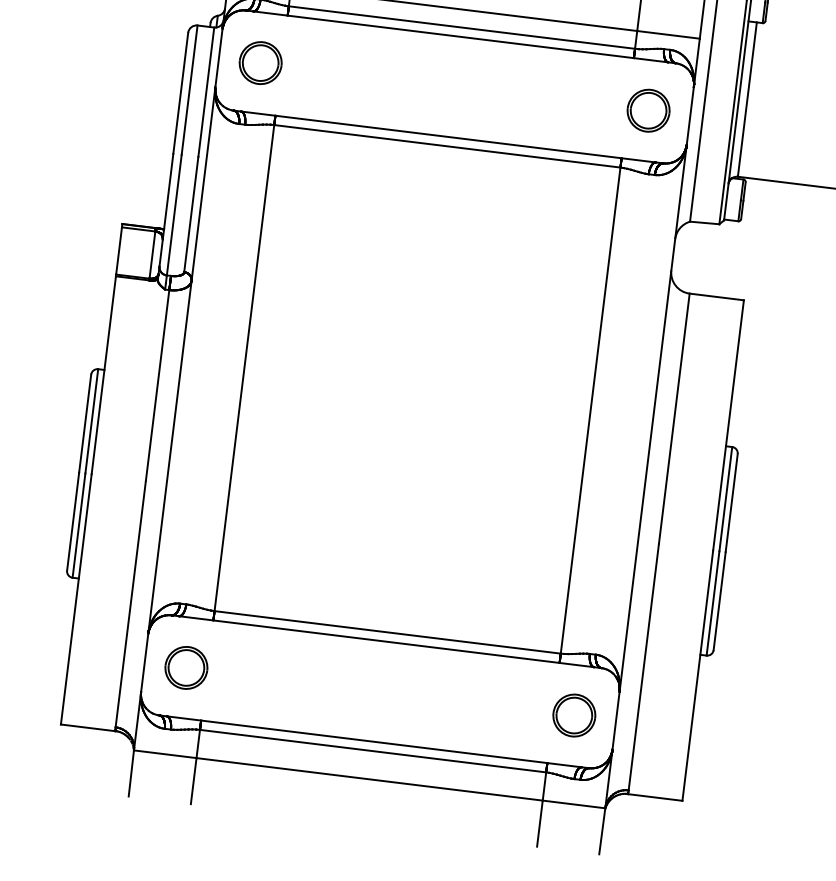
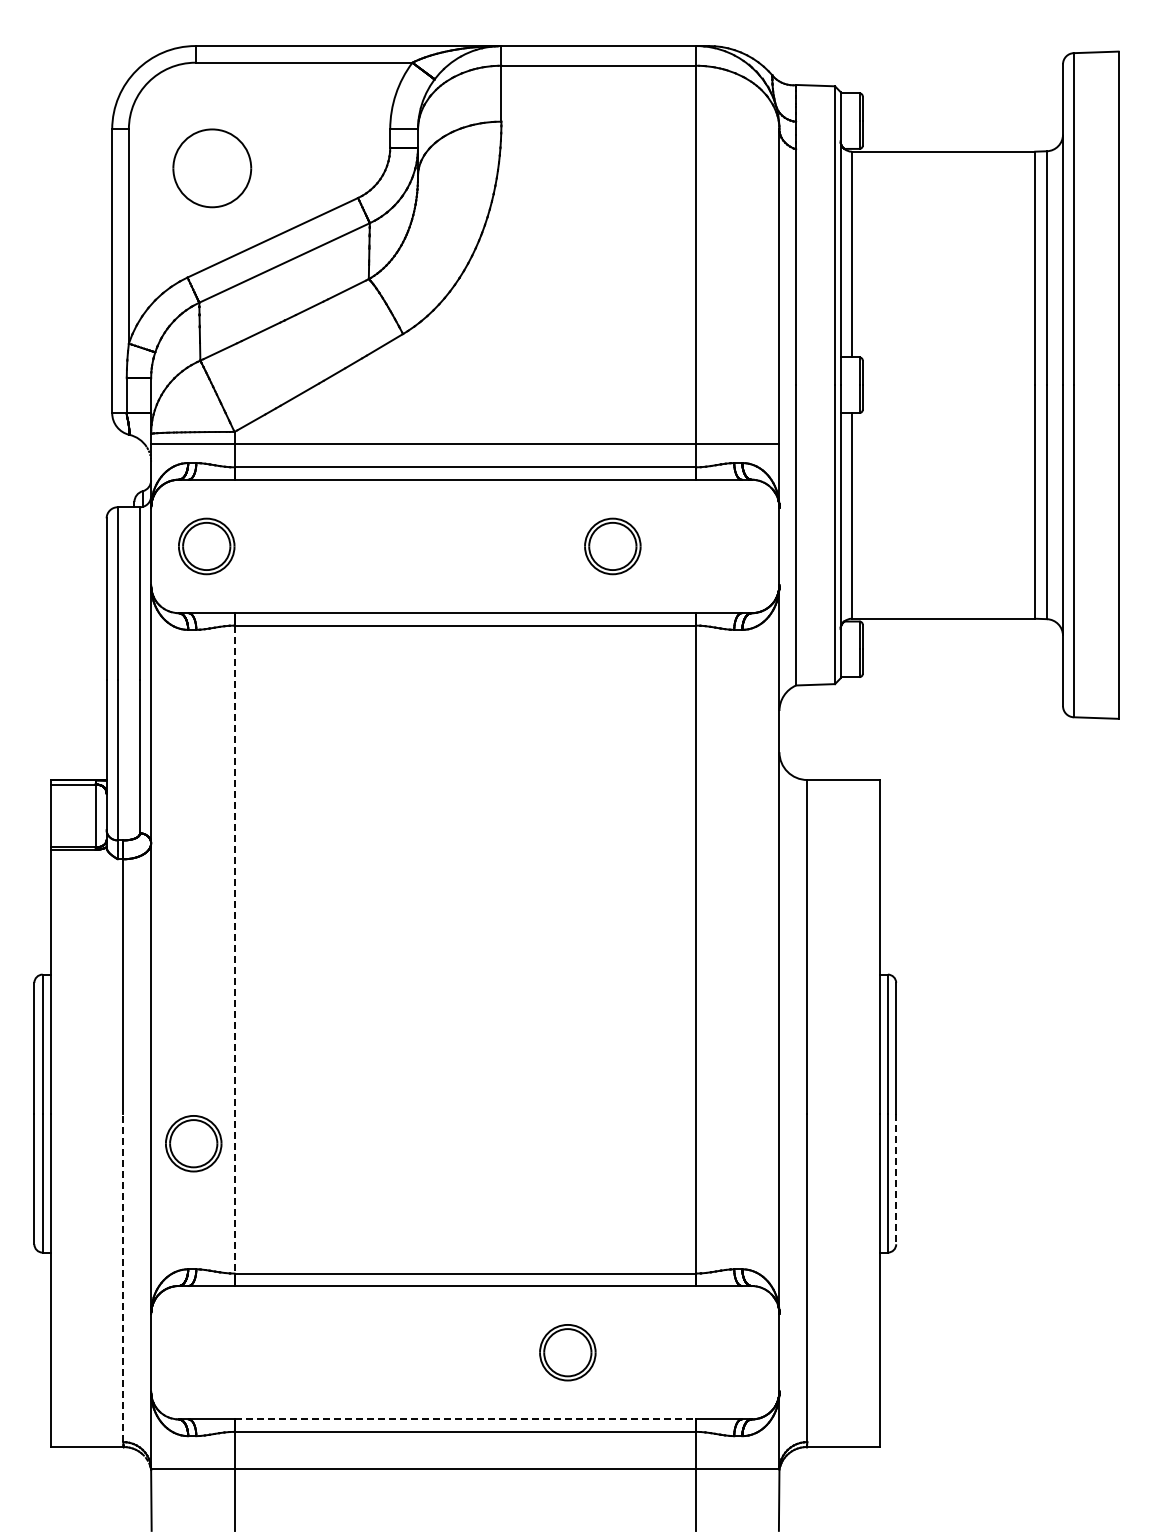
part: (648, 110) -> (612, 546), moved
line: (244, 368) -> (234, 949), solid -> dashed
line: (719, 601) -> (896, 1179), solid -> dashed
line: (130, 603) -> (123, 1277), solid -> dashed
part: (186, 667) -> (193, 1143), moved
part: (574, 715) -> (567, 1352), moved
line: (374, 741) -> (465, 1419), solid -> dashed

